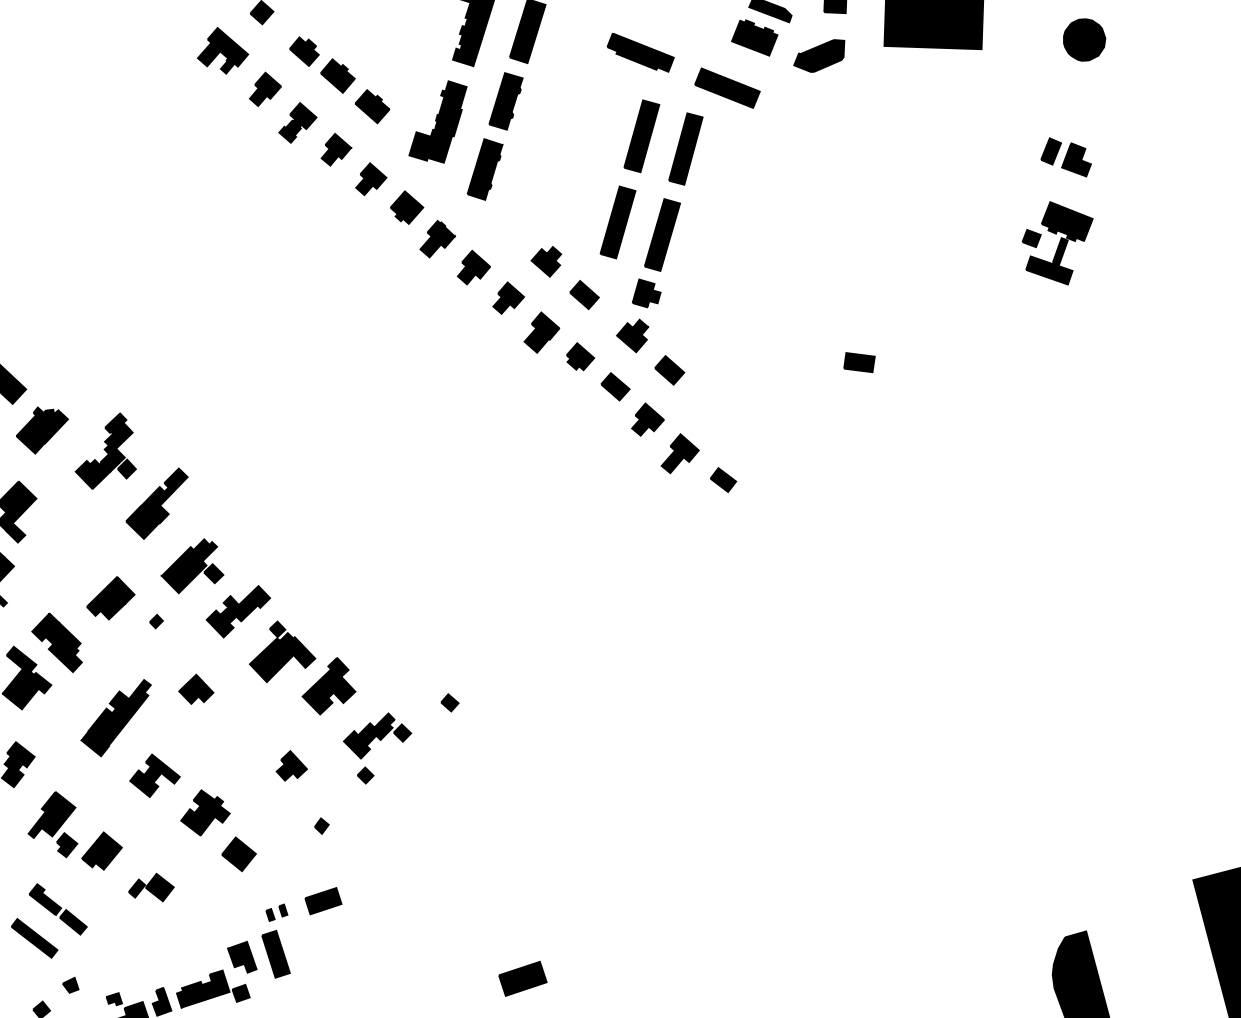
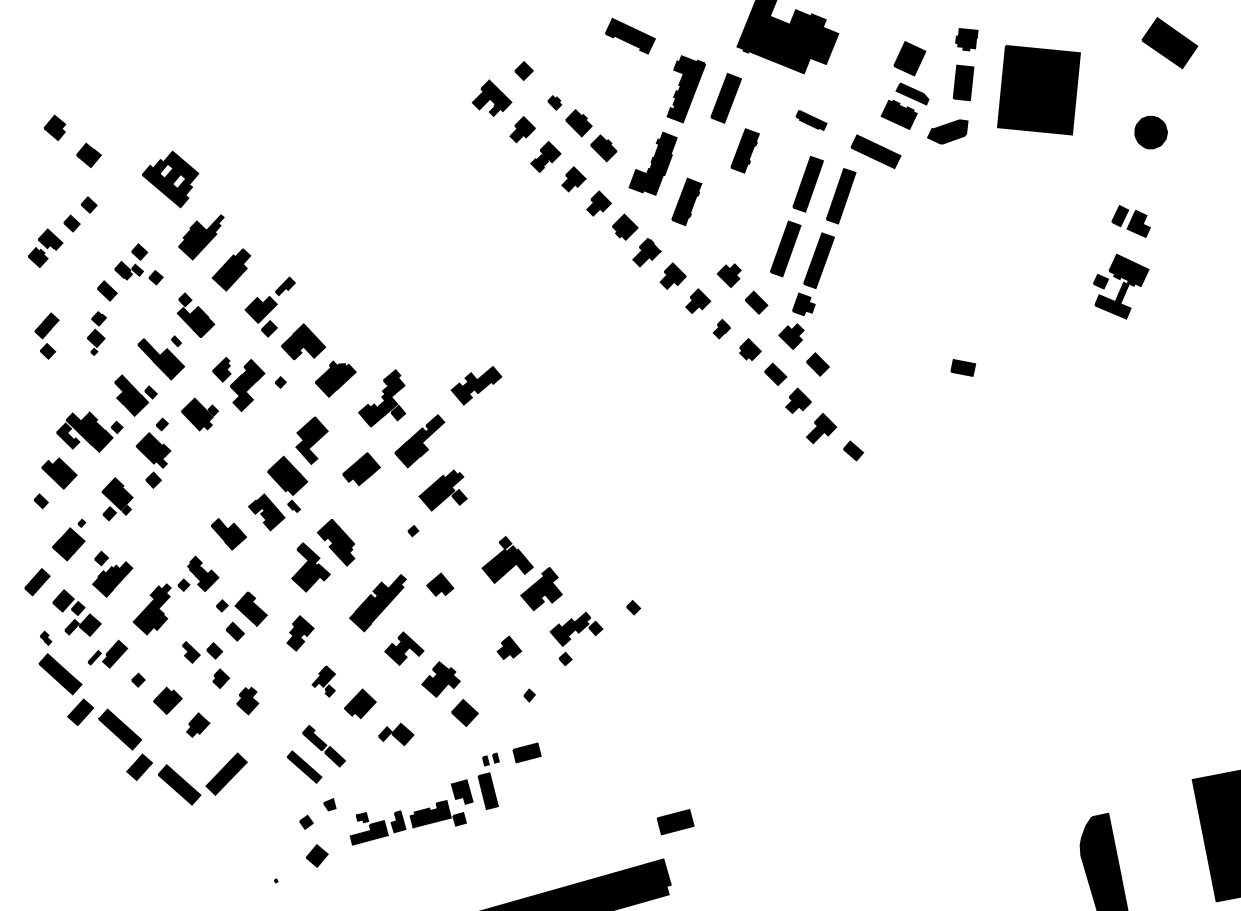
part: (304, 51) -> (554, 102), size x0.6
part: (640, 52) -> (811, 120), size x0.6
part: (505, 100) -> (744, 150), moved
part: (541, 331) -> (721, 328), size x0.6
part: (110, 597) -> (361, 468), moved
part: (238, 611) -> (476, 385), moved
part: (52, 825) -> (323, 681), size x0.6

